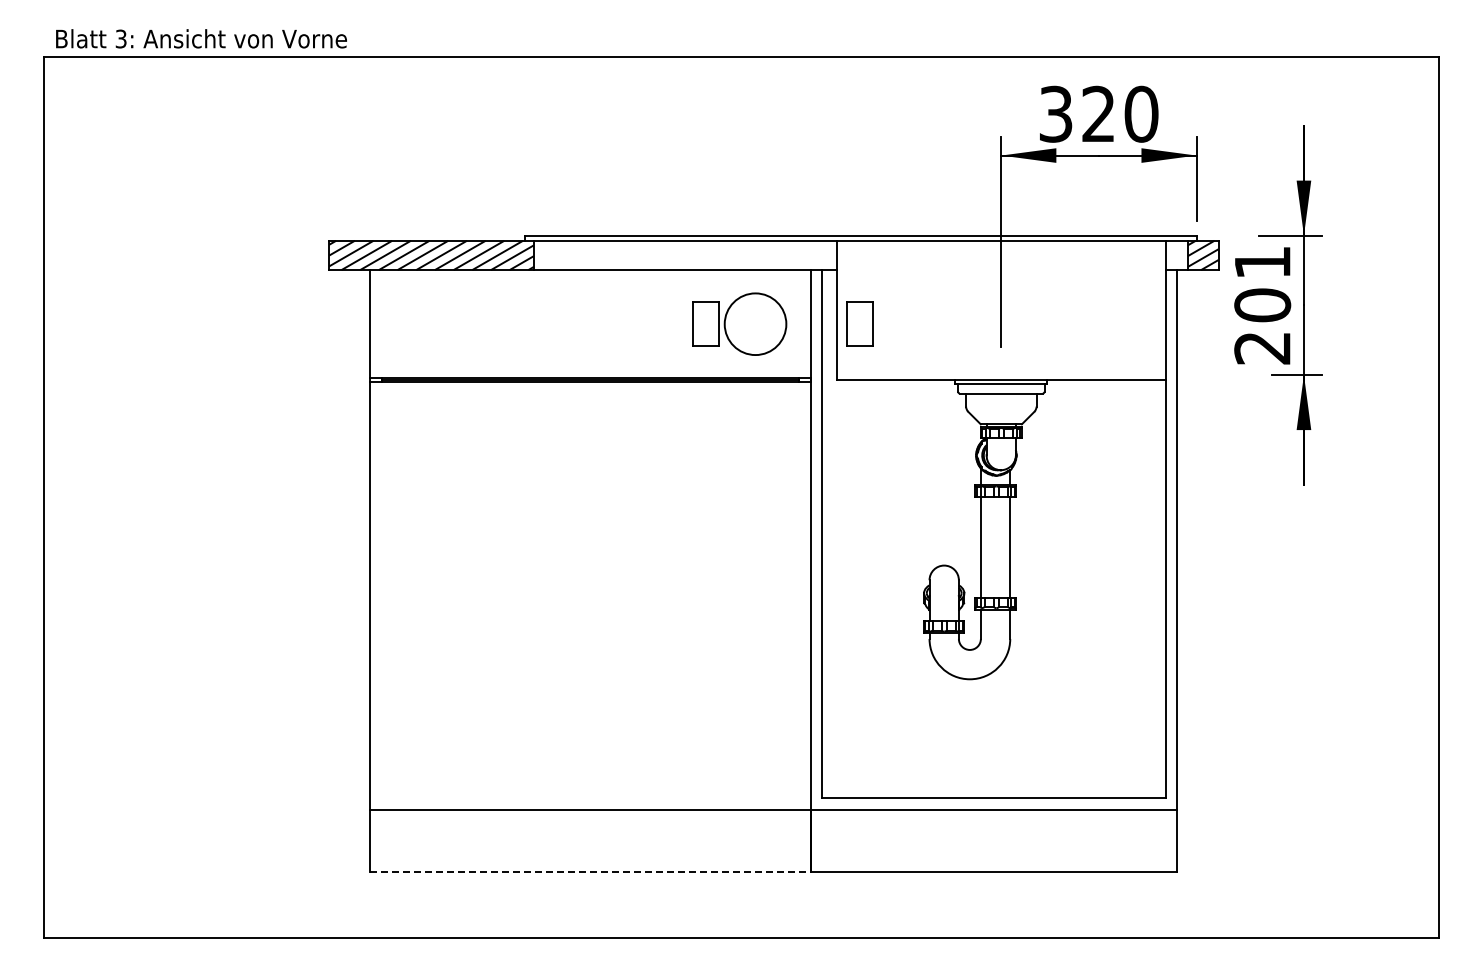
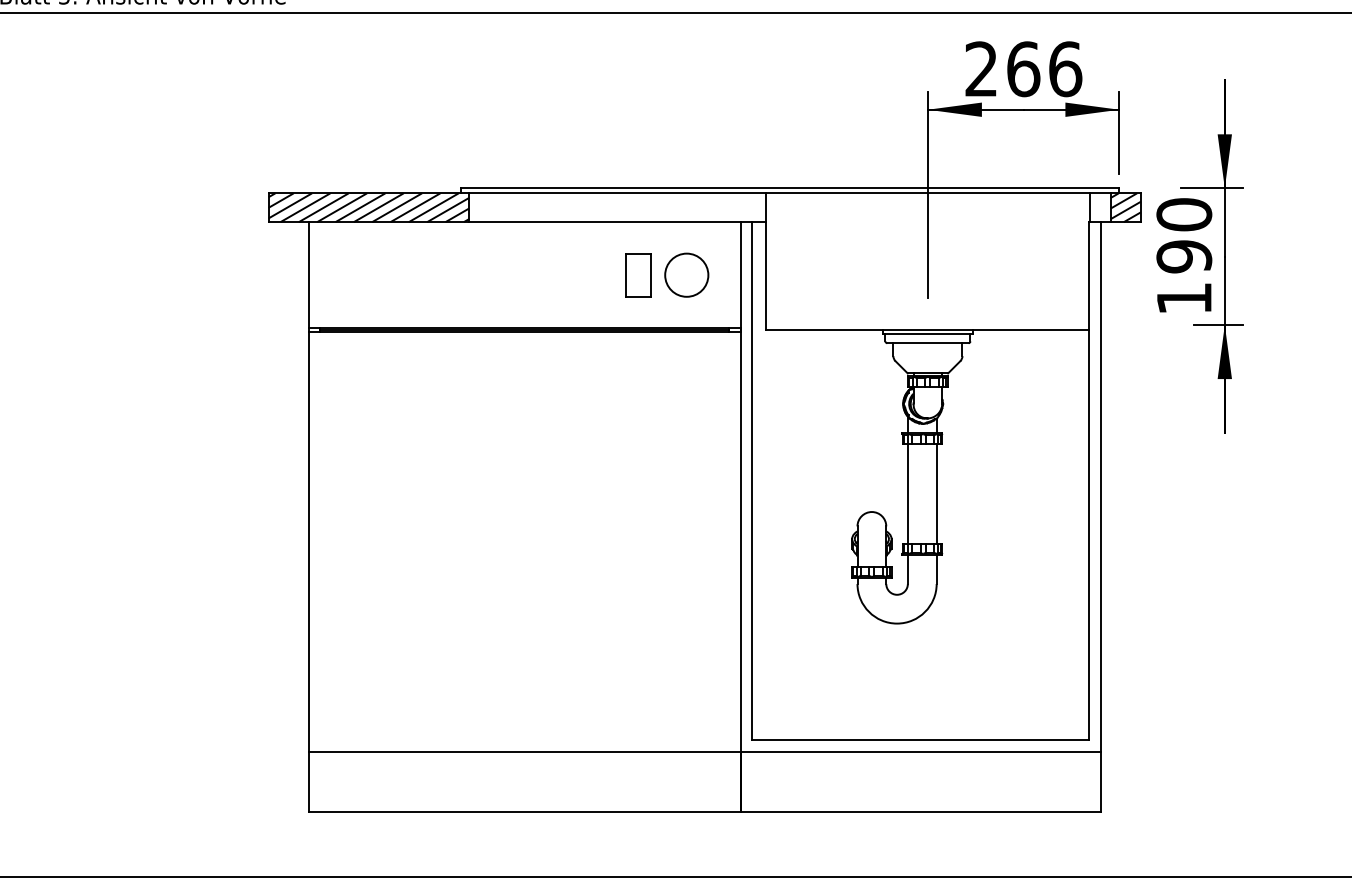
text: (1098, 113) -> (1023, 68), 320 -> 266
text: (1262, 304) -> (1184, 255), 201 -> 190
part: (859, 323) -> (788, 274), removed
circle: (755, 324) -> (686, 275), size x0.71
line: (590, 871) -> (524, 812), dashed -> solid

